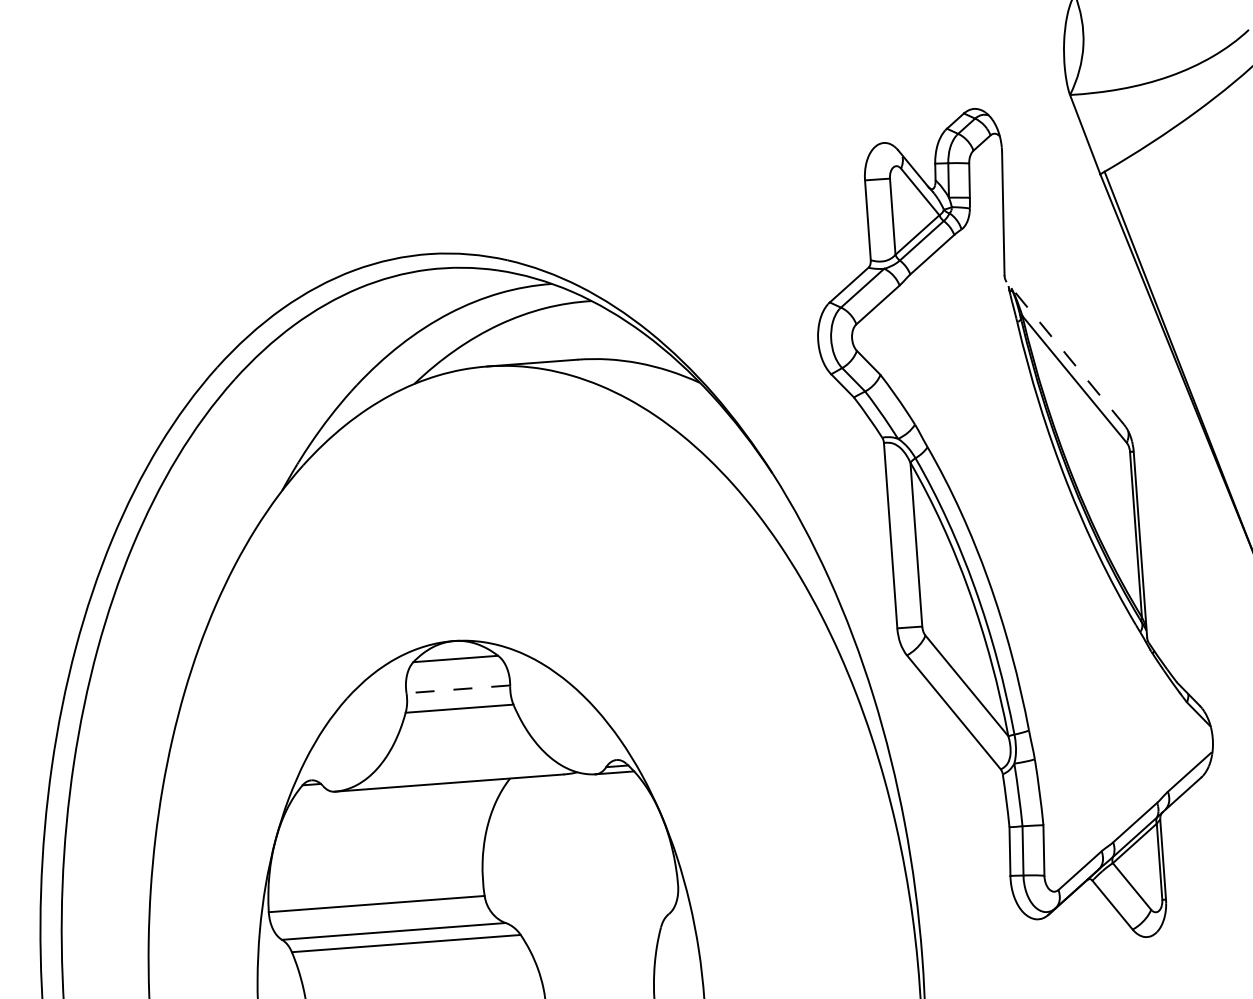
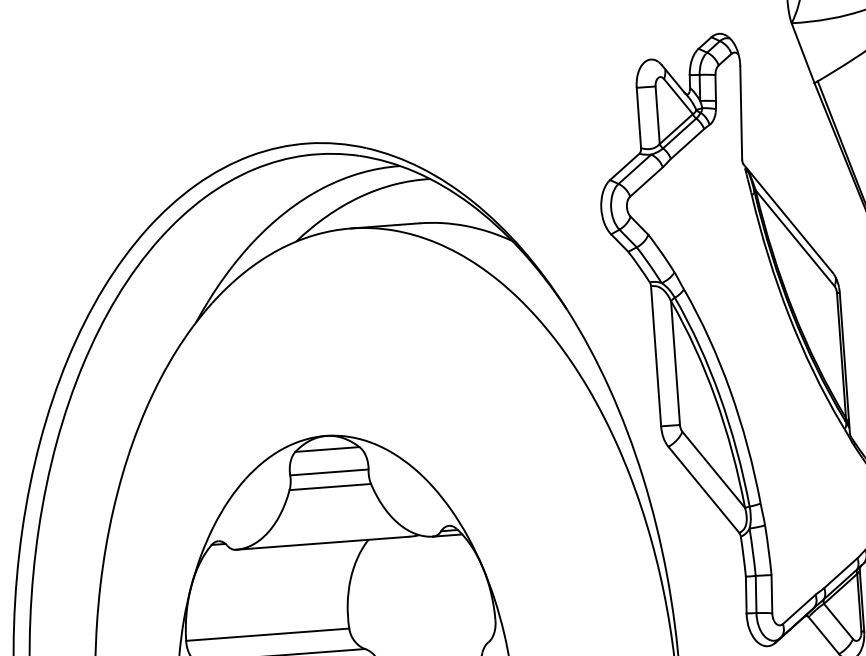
line: (1065, 353) -> (788, 218), dashed -> solid
line: (458, 689) -> (329, 472), dashed -> solid

